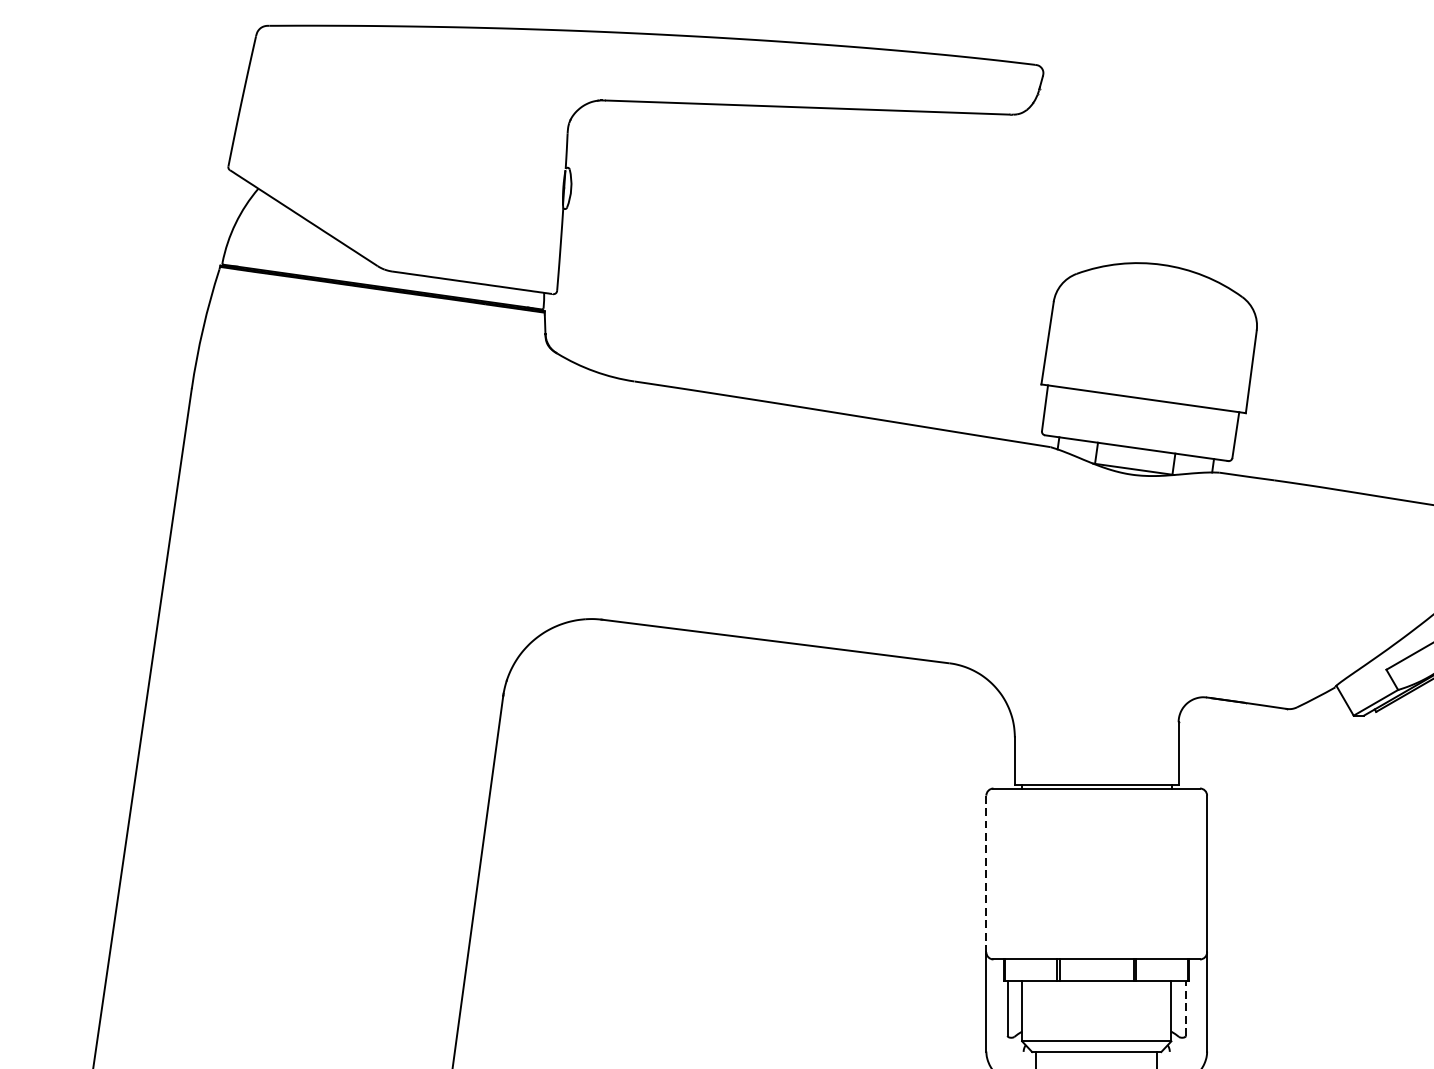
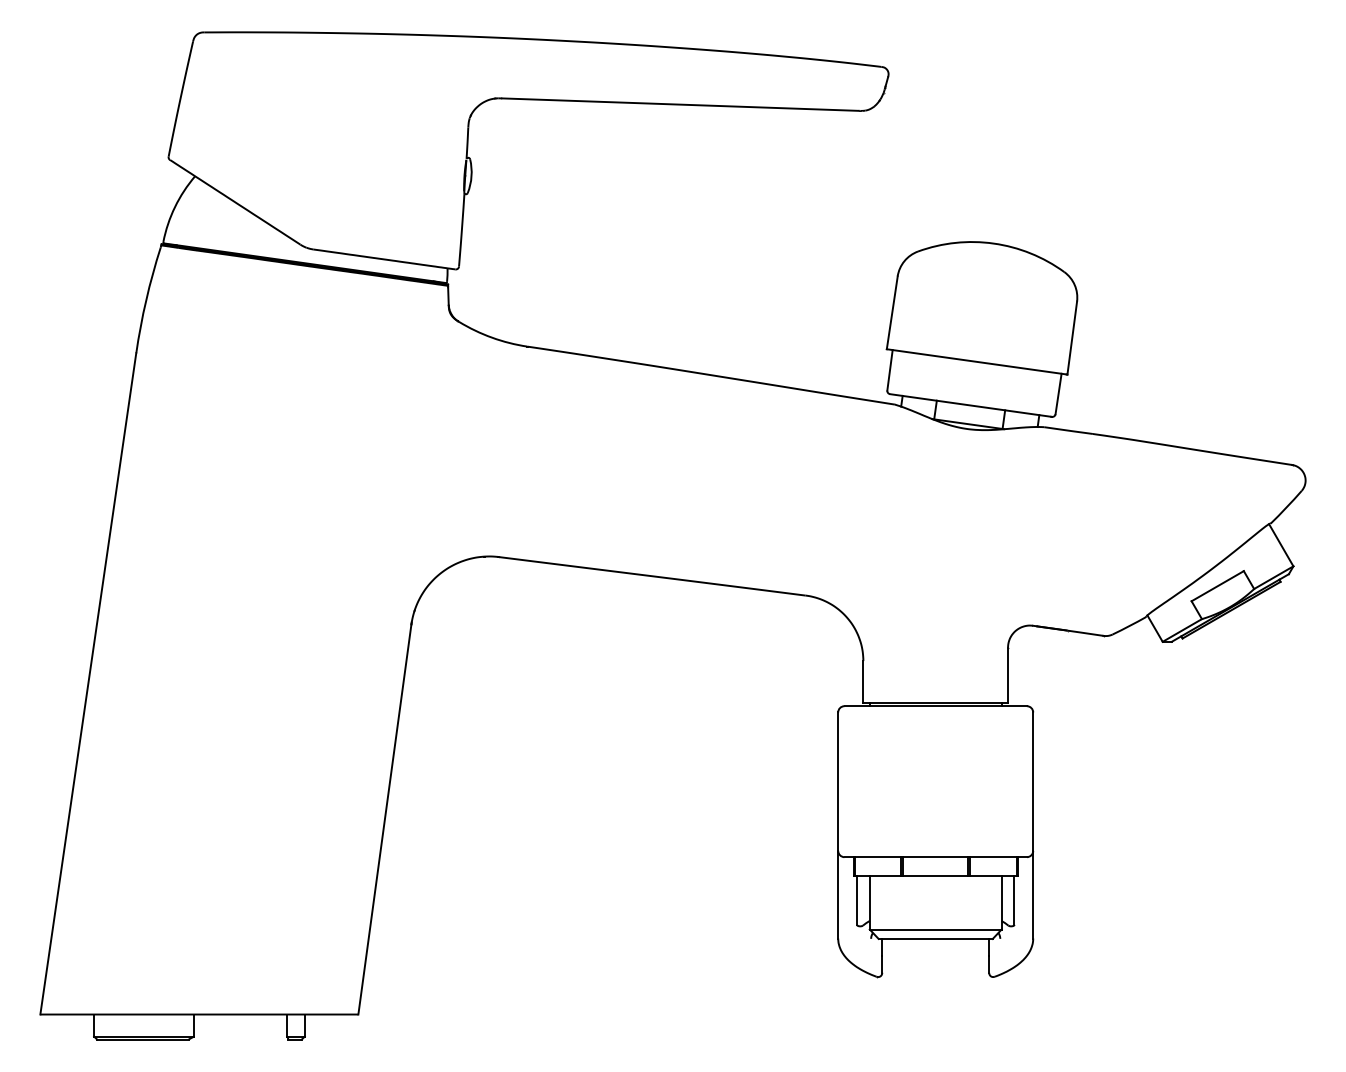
line: (986, 874) -> (838, 782), dashed -> solid
line: (1185, 1007) -> (1014, 899), dashed -> solid

